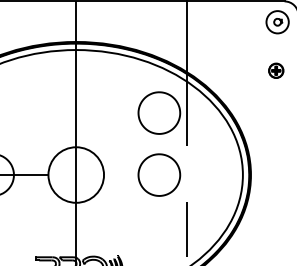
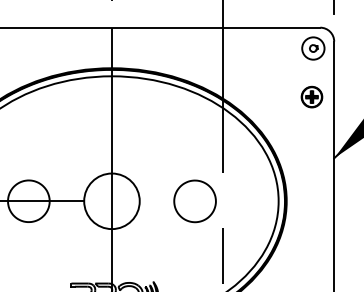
part: (275, 70) -> (311, 96), size x1.43
part: (158, 113) -> (194, 139), removed

